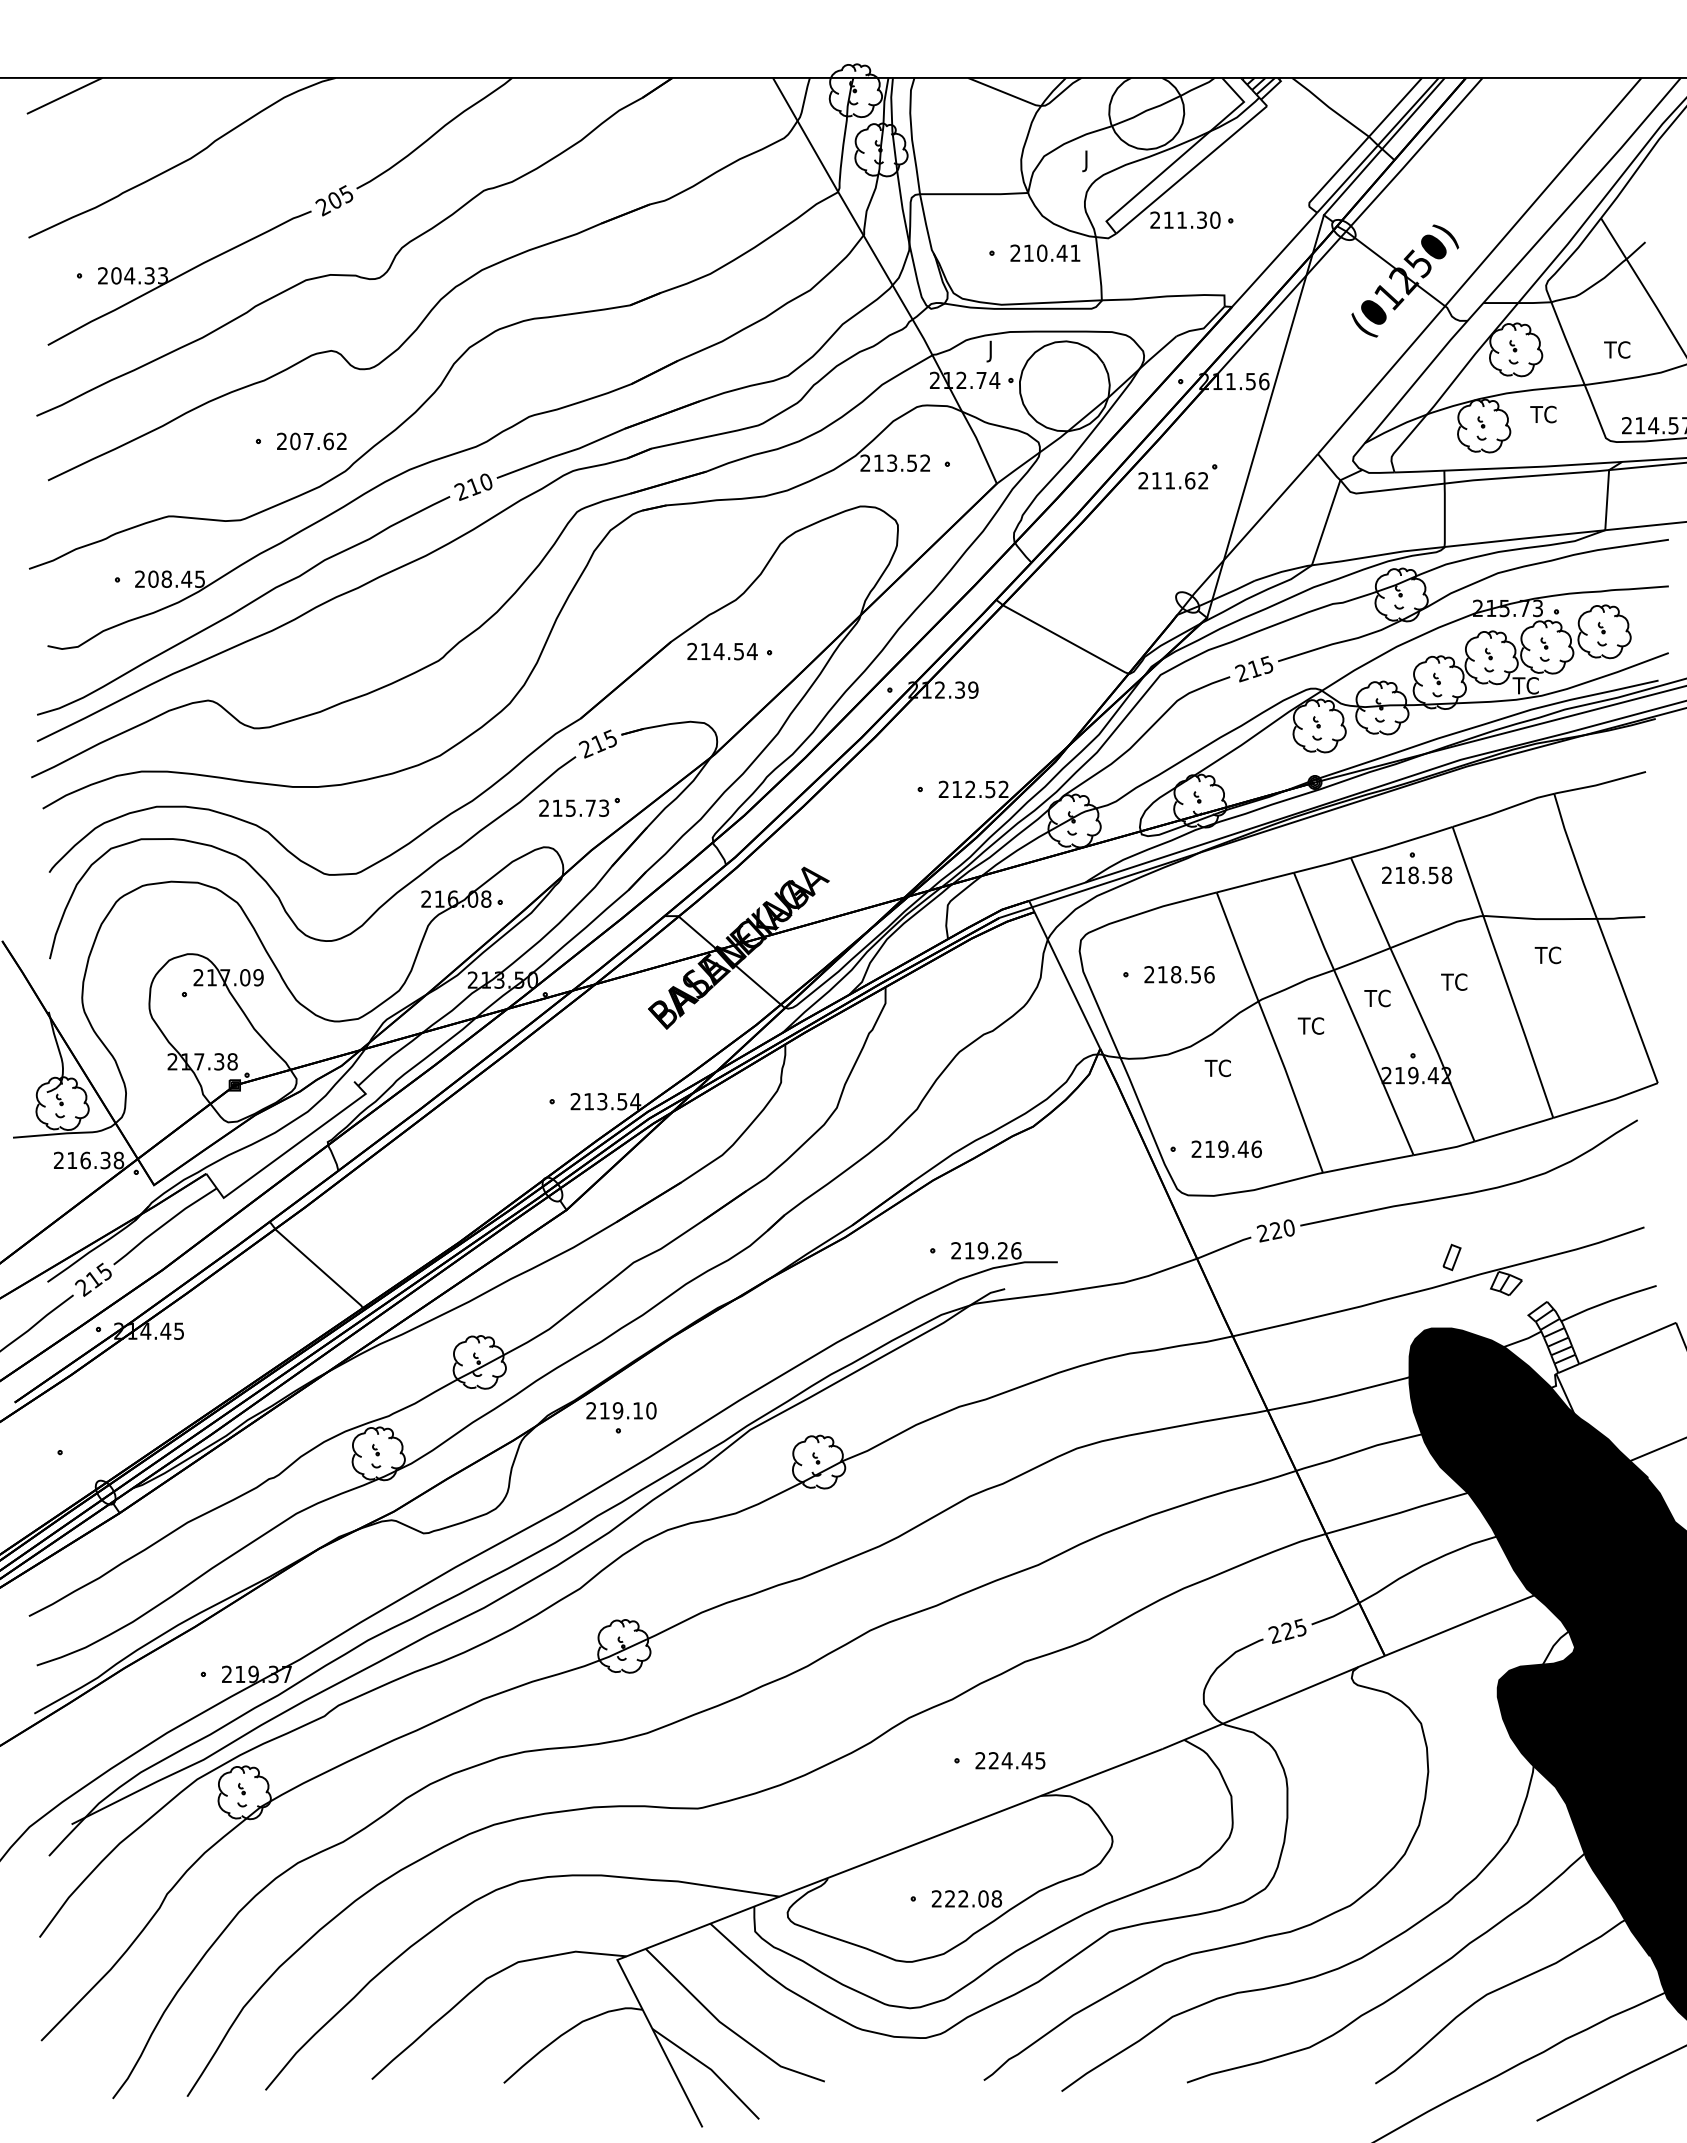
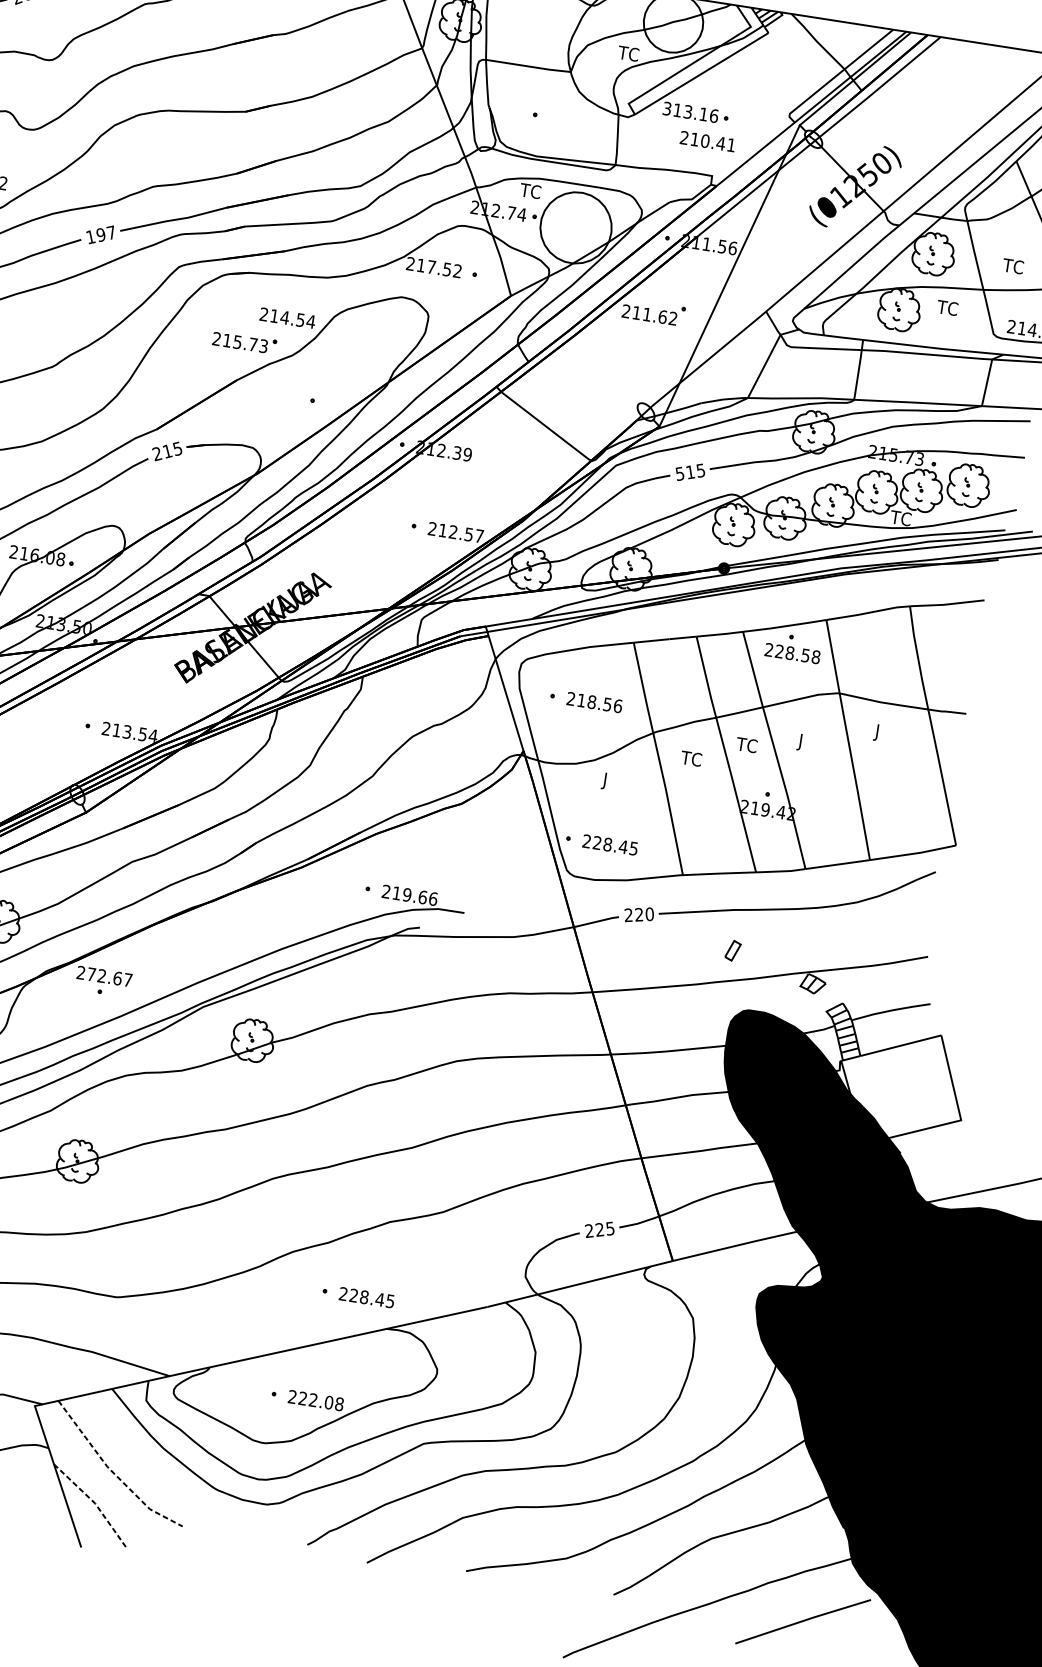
text: (1095, 161) -> (627, 55), J -> TC
text: (1185, 219) -> (690, 111), 211.30 -> 313.16
text: (1045, 252) -> (708, 140), moved
text: (999, 351) -> (529, 192), J -> TC
text: (892, 462) -> (431, 266), 213.52 -> 217.52
text: (473, 486) -> (100, 234), 210 -> 197
text: (722, 651) -> (287, 318), moved
text: (1241, 673) -> (679, 474), 215 -> 515
text: (1003, 788) -> (479, 535), 212.52 -> 212.57
part: (579, 807) -> (244, 342), moved
text: (1400, 874) -> (779, 650), 218.58 -> 228.58
text: (1547, 957) -> (884, 733), TC -> J
text: (1453, 984) -> (808, 743), TC -> J
text: (1216, 1070) -> (611, 782), TC -> J
text: (1233, 1149) -> (615, 846), 219.46 -> 228.45
text: (1002, 1250) -> (422, 897), 219.26 -> 219.66
part: (1451, 1257) -> (732, 950), moved
text: (627, 1410) -> (109, 976), 219.10 -> 272.67
text: (1006, 1760) -> (363, 1297), 224.45 -> 228.45
line: (727, 2027) -> (112, 1472), solid -> dashed
line: (710, 2069) -> (94, 1503), solid -> dashed

